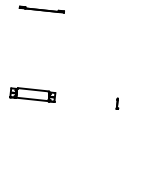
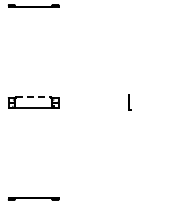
line: (34, 89) -> (34, 96), solid -> dashed
part: (117, 103) -> (129, 102), size x1.4

